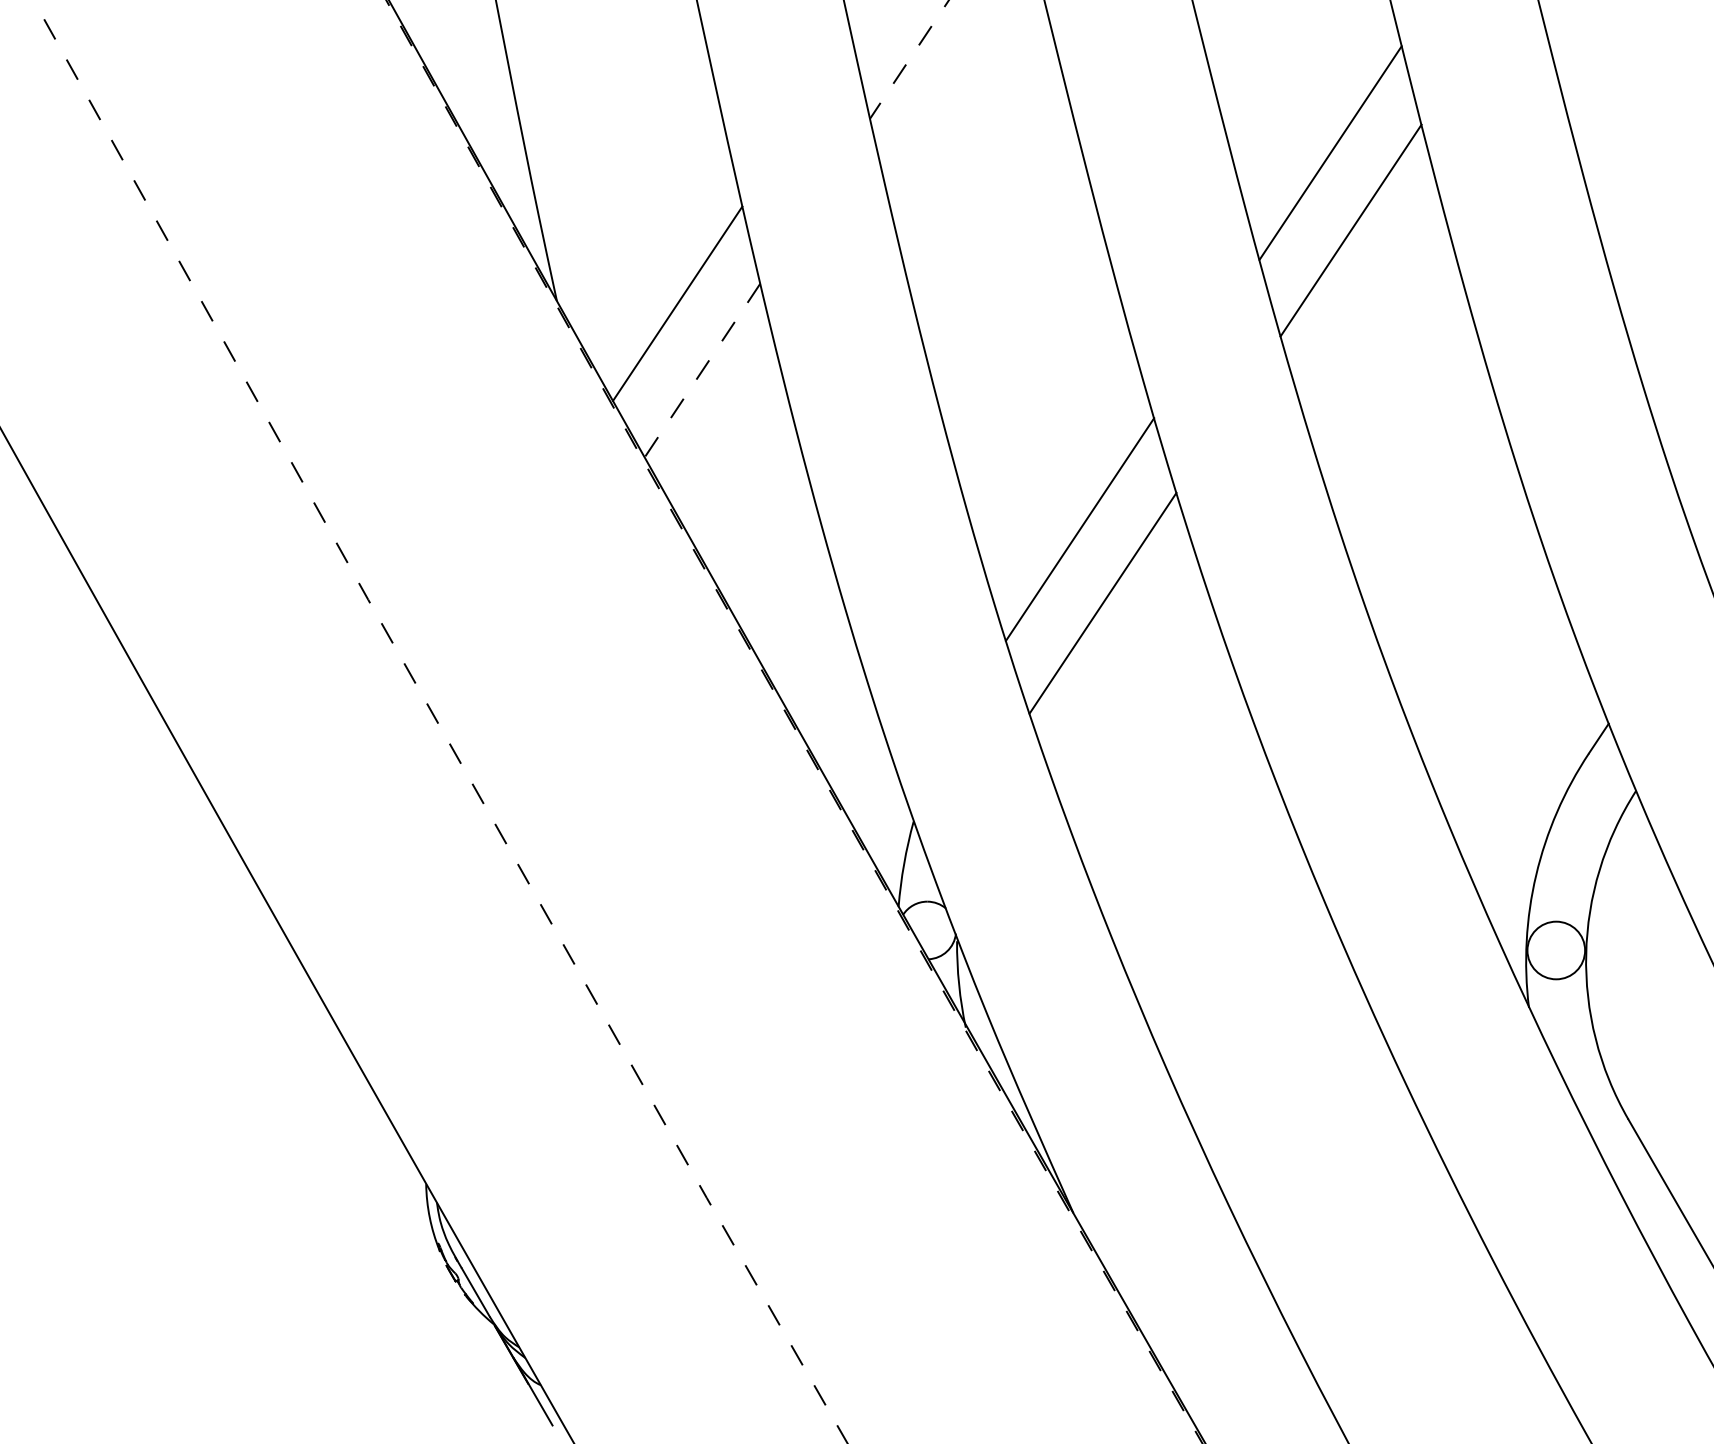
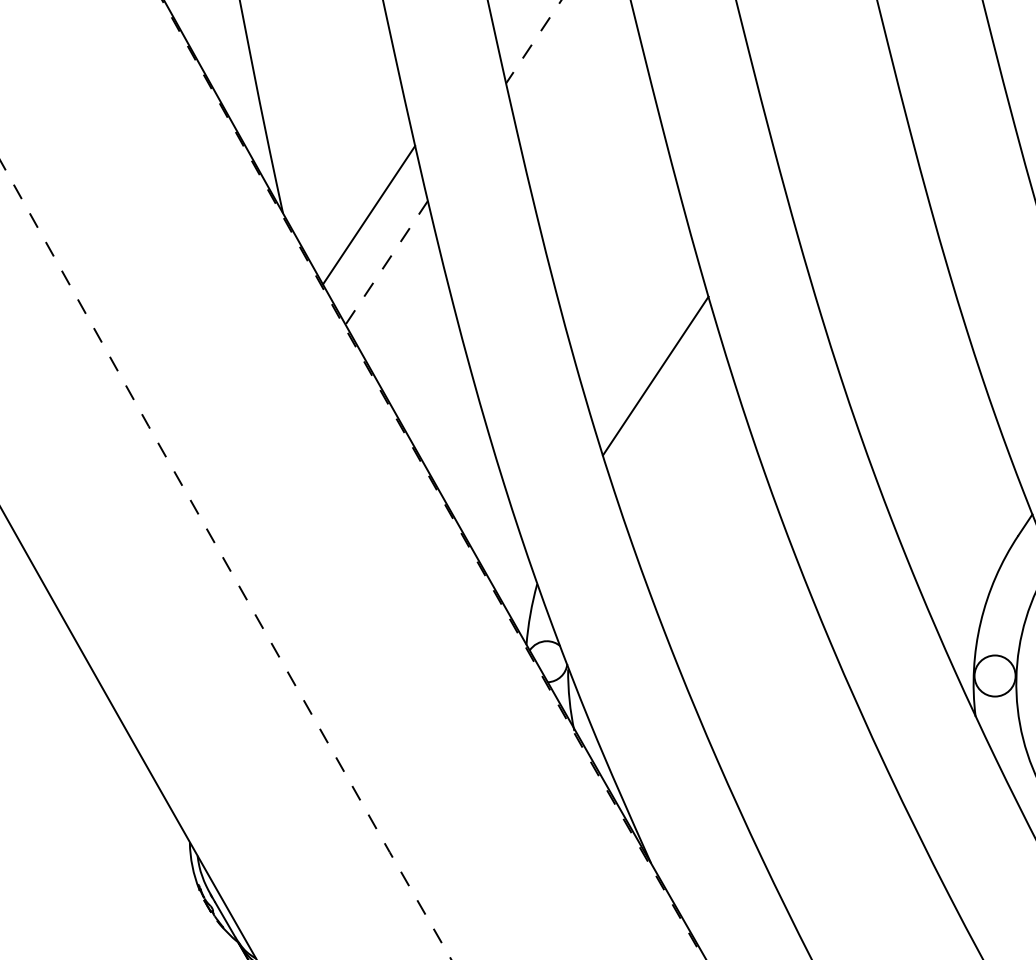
line: (1330, 152) -> (834, 107), removed
line: (1350, 230) -> (848, 163), removed
line: (1102, 602) -> (671, 428), removed

